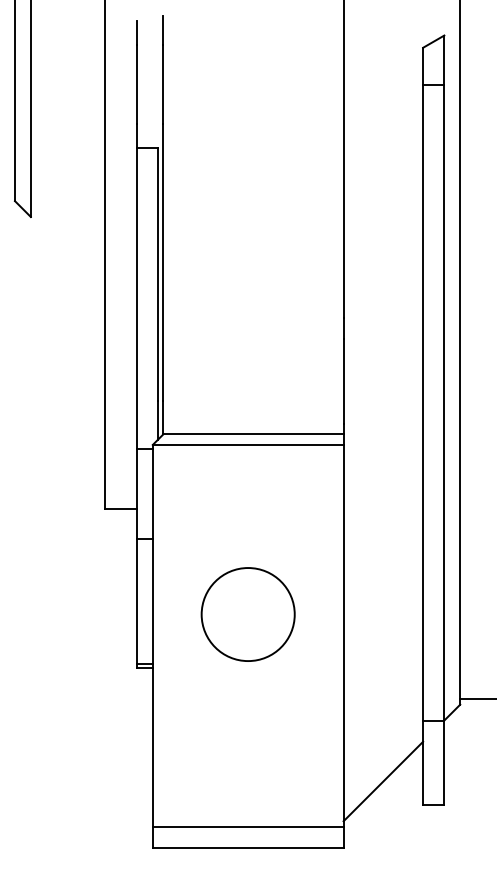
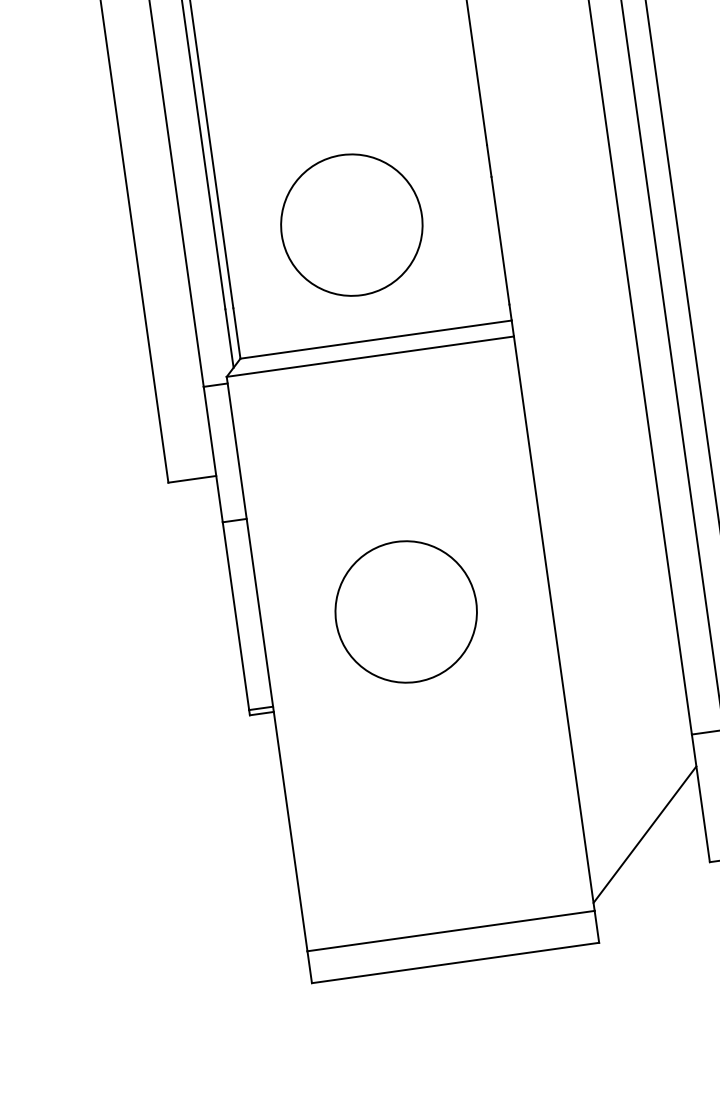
circle: (247, 357) -> (350, 225), added

